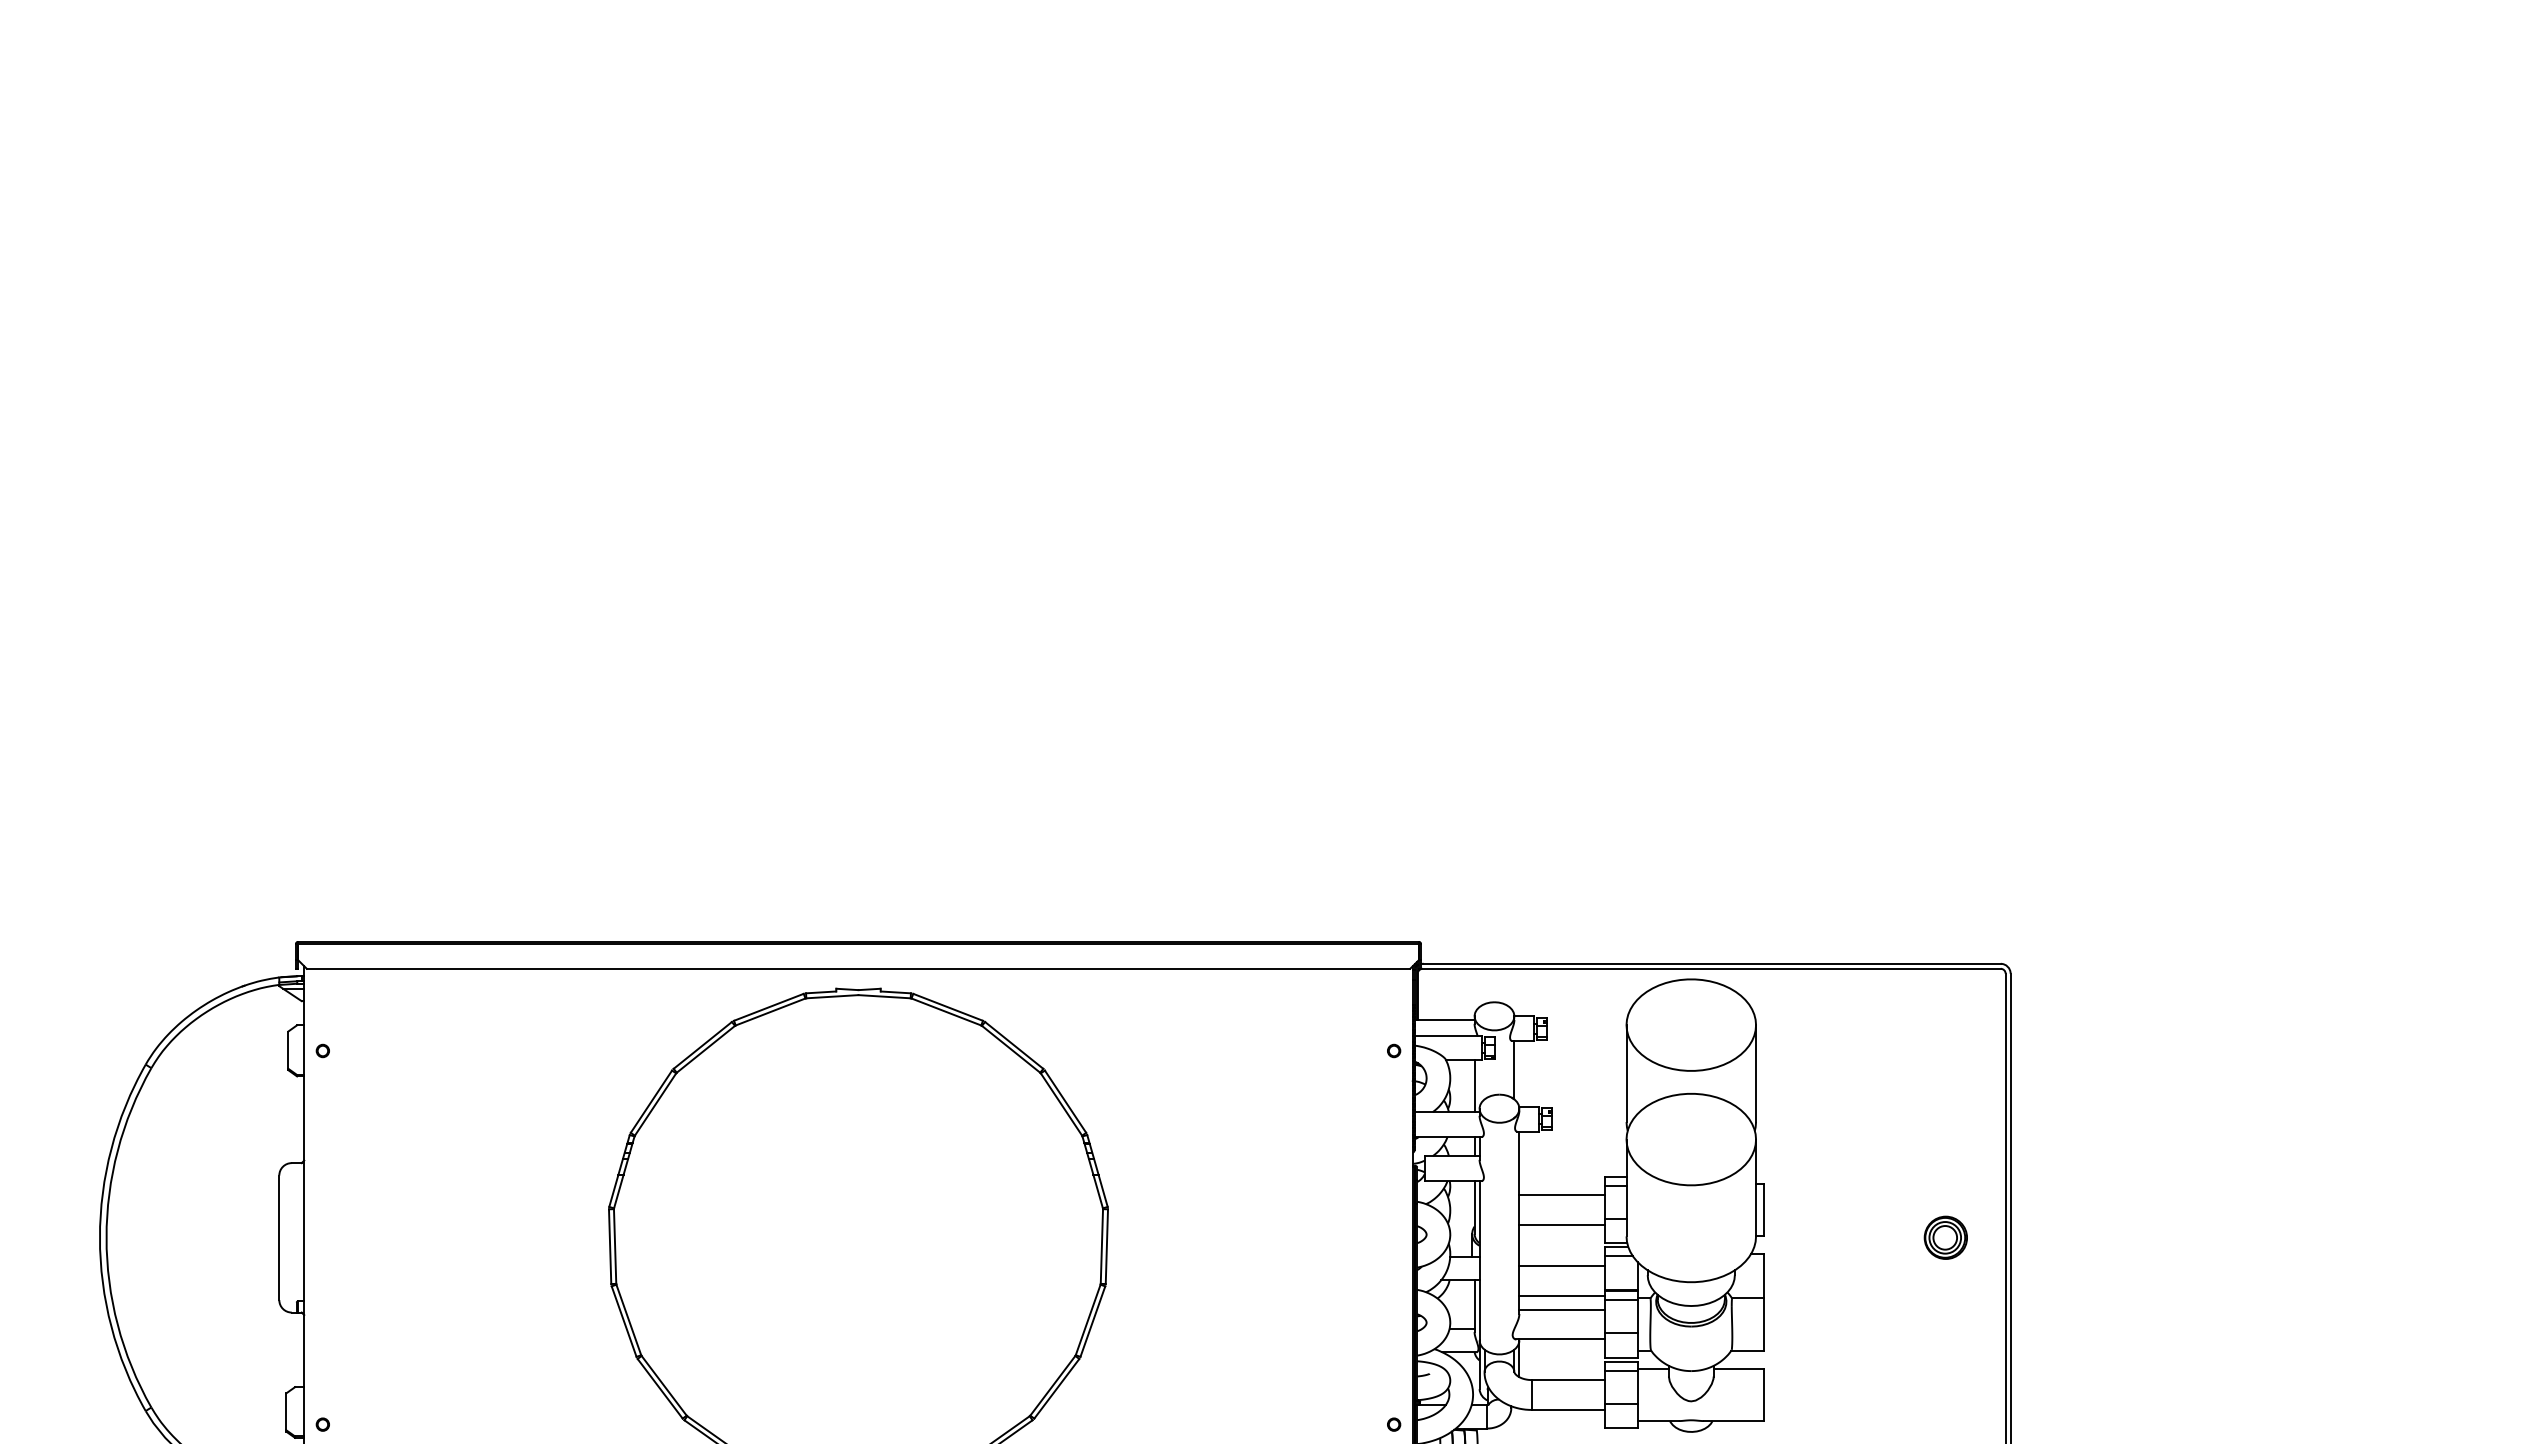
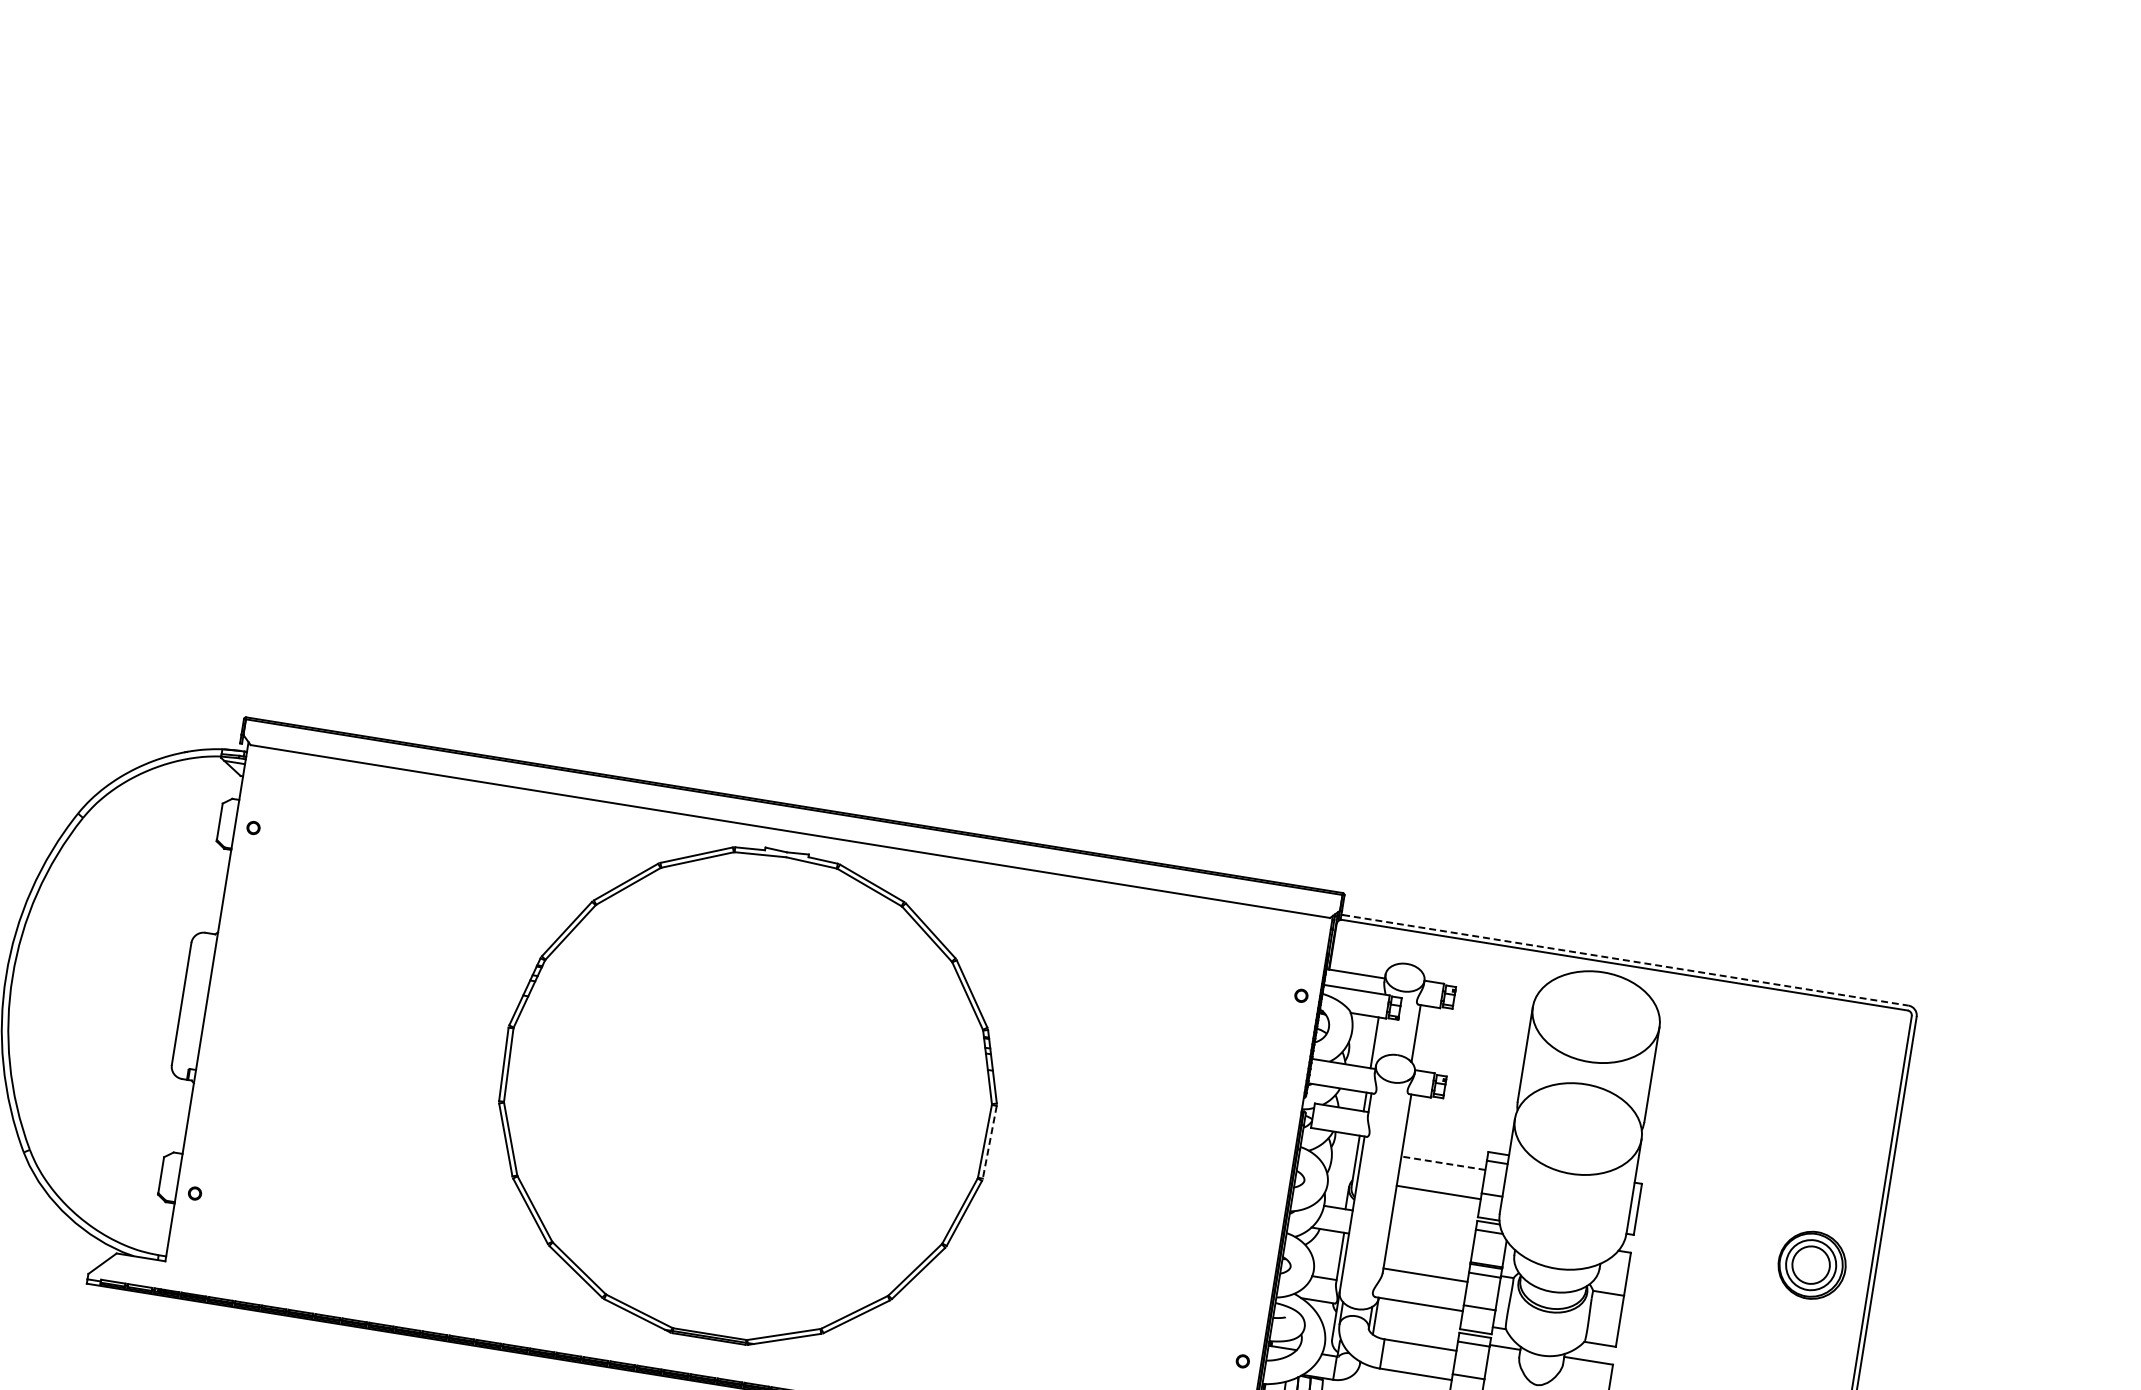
line: (1711, 963) -> (1625, 960), solid -> dashed
line: (1562, 1195) -> (1443, 1163), solid -> dashed
part: (1945, 1237) -> (1811, 1264), size x1.6
line: (1106, 1247) -> (989, 1143), solid -> dashed
line: (1562, 1265) -> (1432, 1232), removed
line: (1562, 1295) -> (1427, 1261), removed

